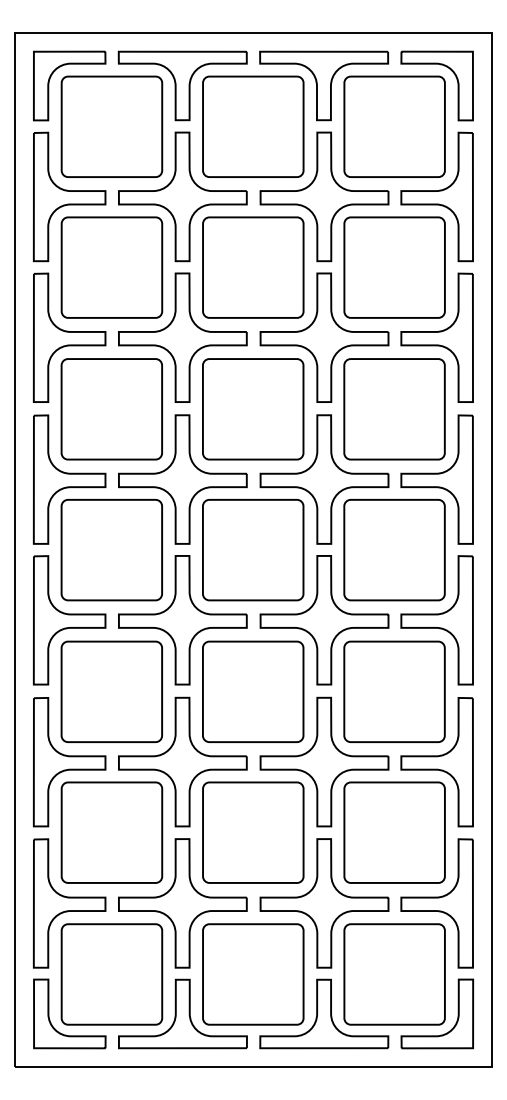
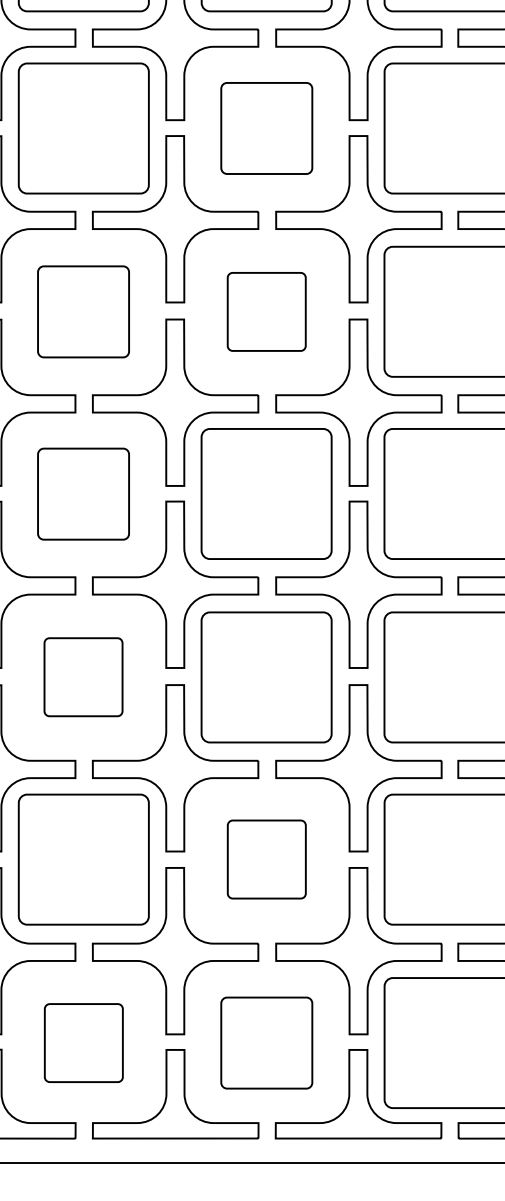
part: (253, 267) -> (266, 128), size x0.7
part: (111, 409) -> (83, 312), size x0.7
part: (253, 409) -> (266, 312), size x0.6
part: (111, 550) -> (83, 494), size x0.7
part: (111, 691) -> (83, 676), size x0.6
part: (253, 832) -> (266, 859), size x0.6
part: (111, 974) -> (83, 1043), size x0.6
part: (253, 974) -> (266, 1043), size x0.7

